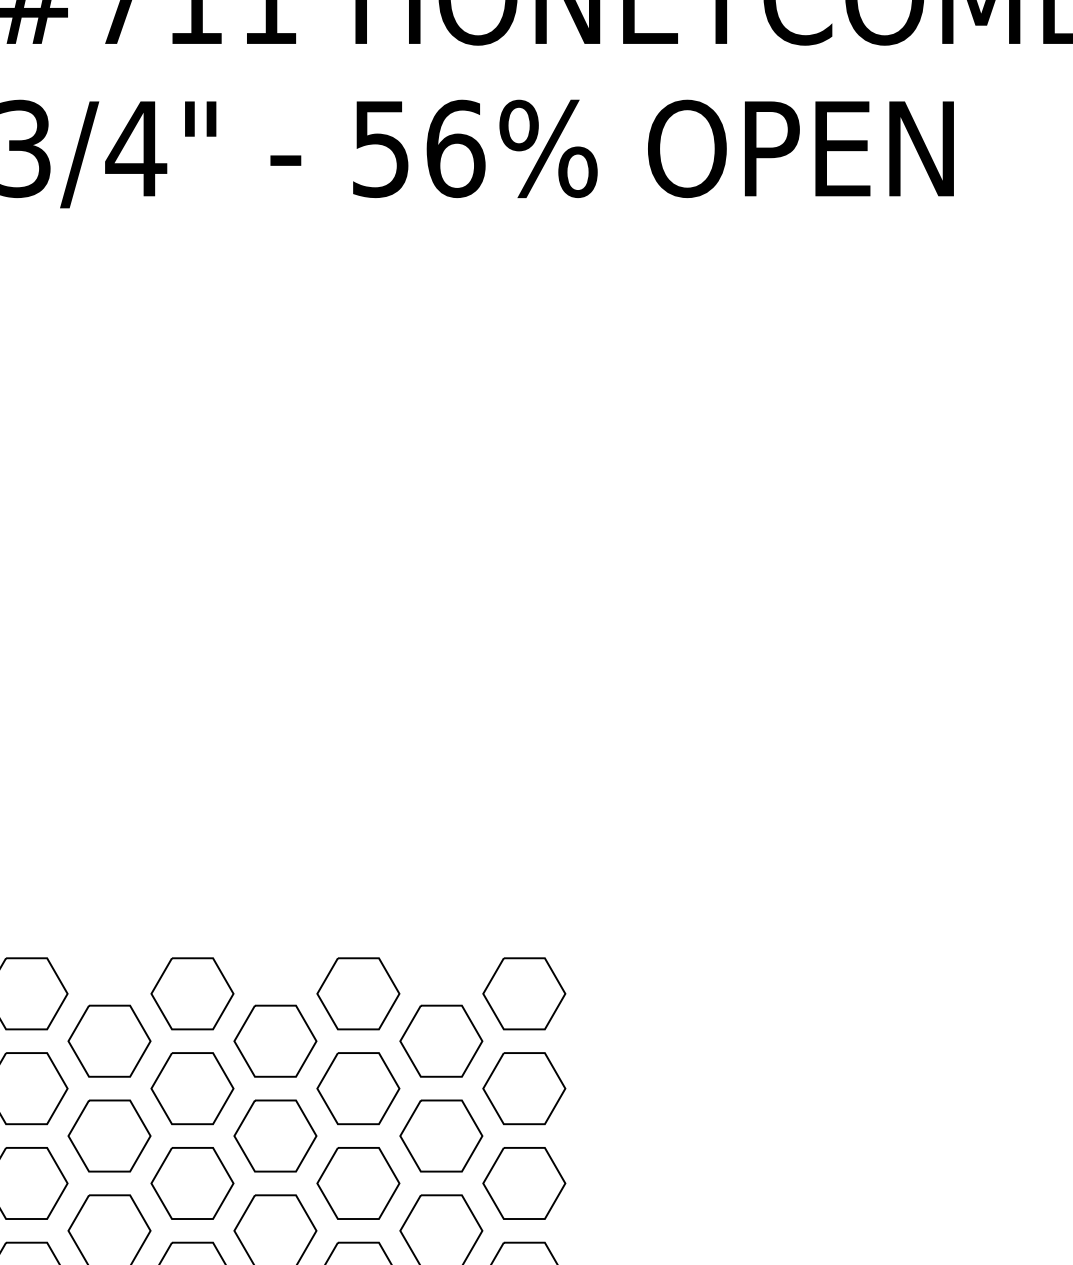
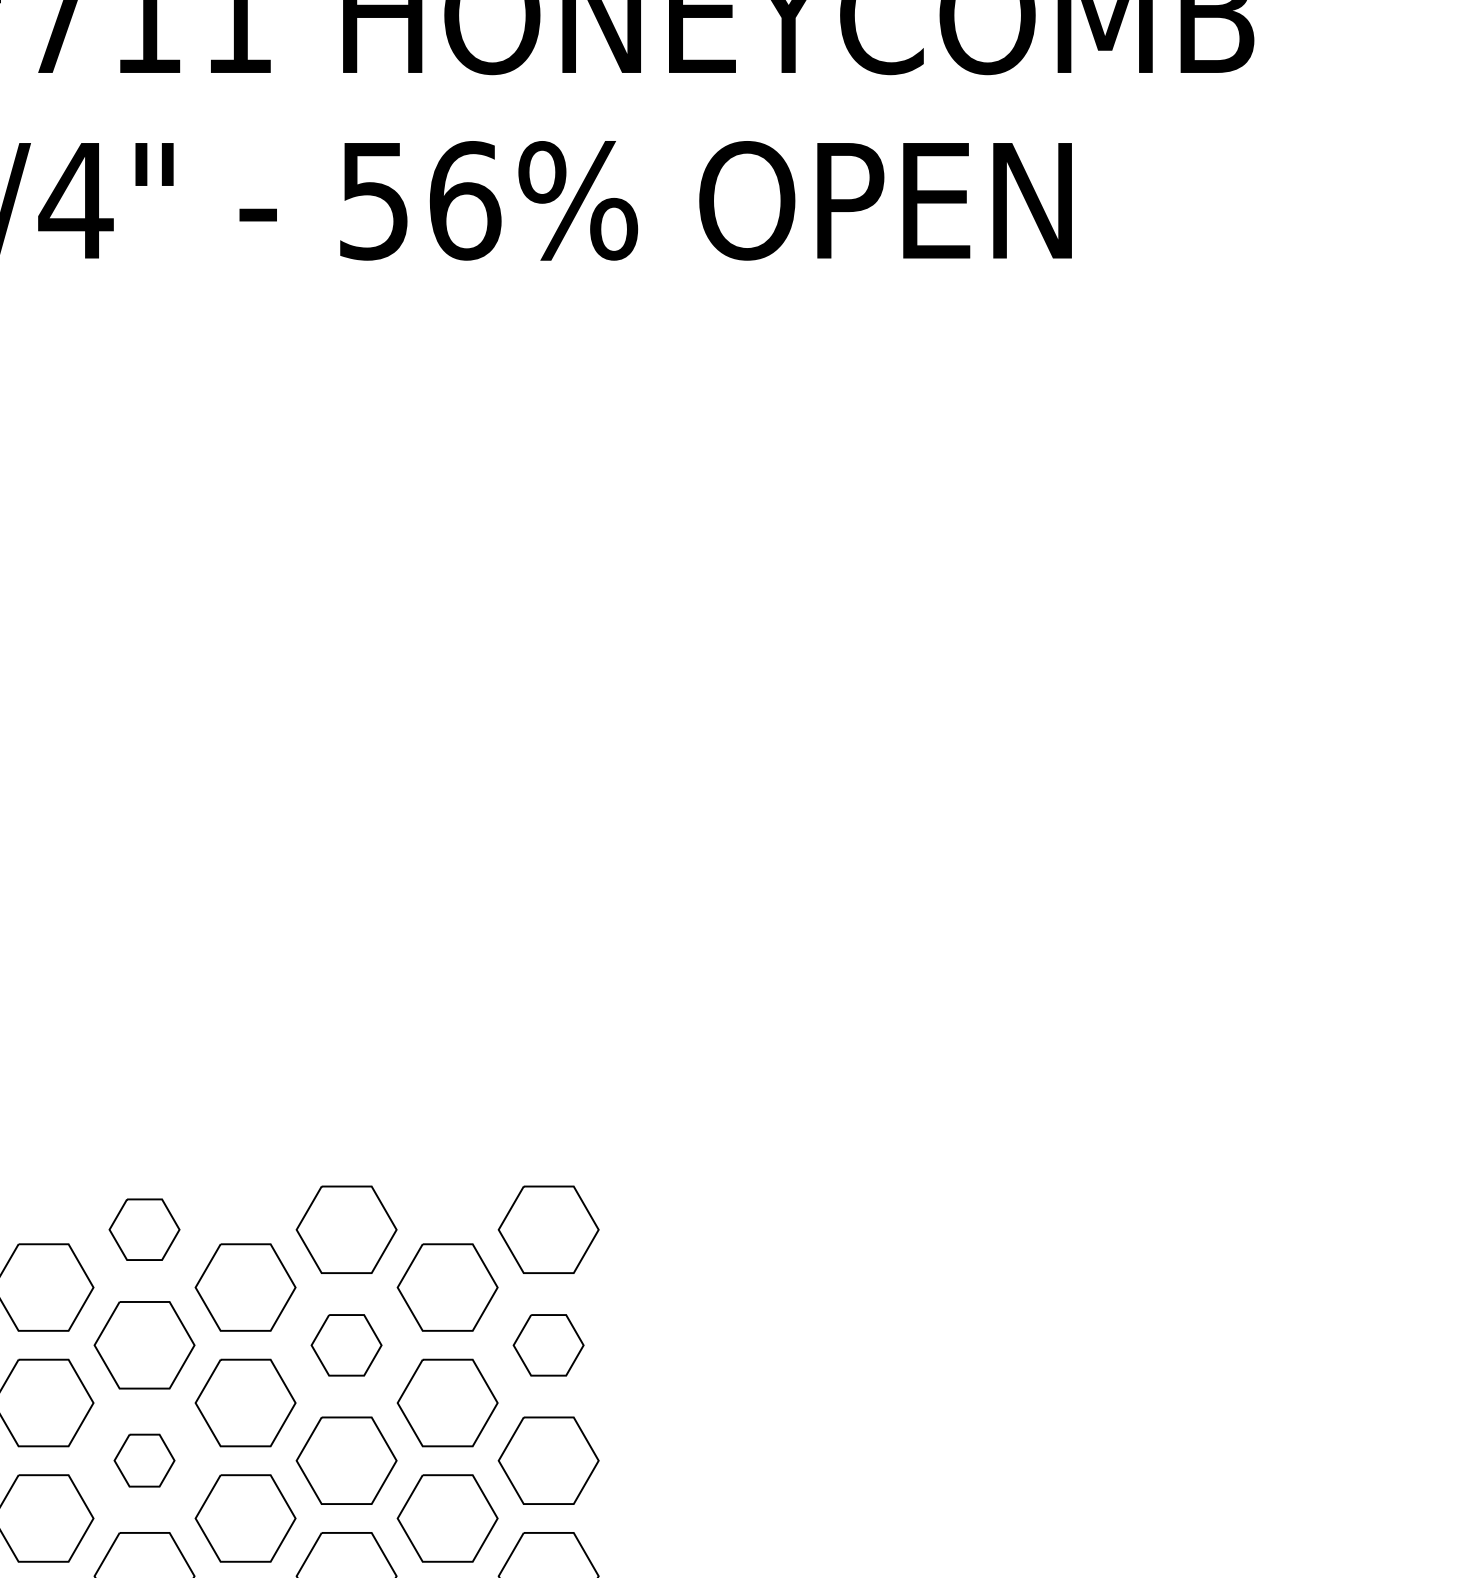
part: (192, 993) -> (144, 1229), size x0.7
part: (358, 1088) -> (346, 1345), size x0.7
part: (524, 1088) -> (548, 1345), size x0.7
part: (192, 1183) -> (144, 1460), size x0.6

